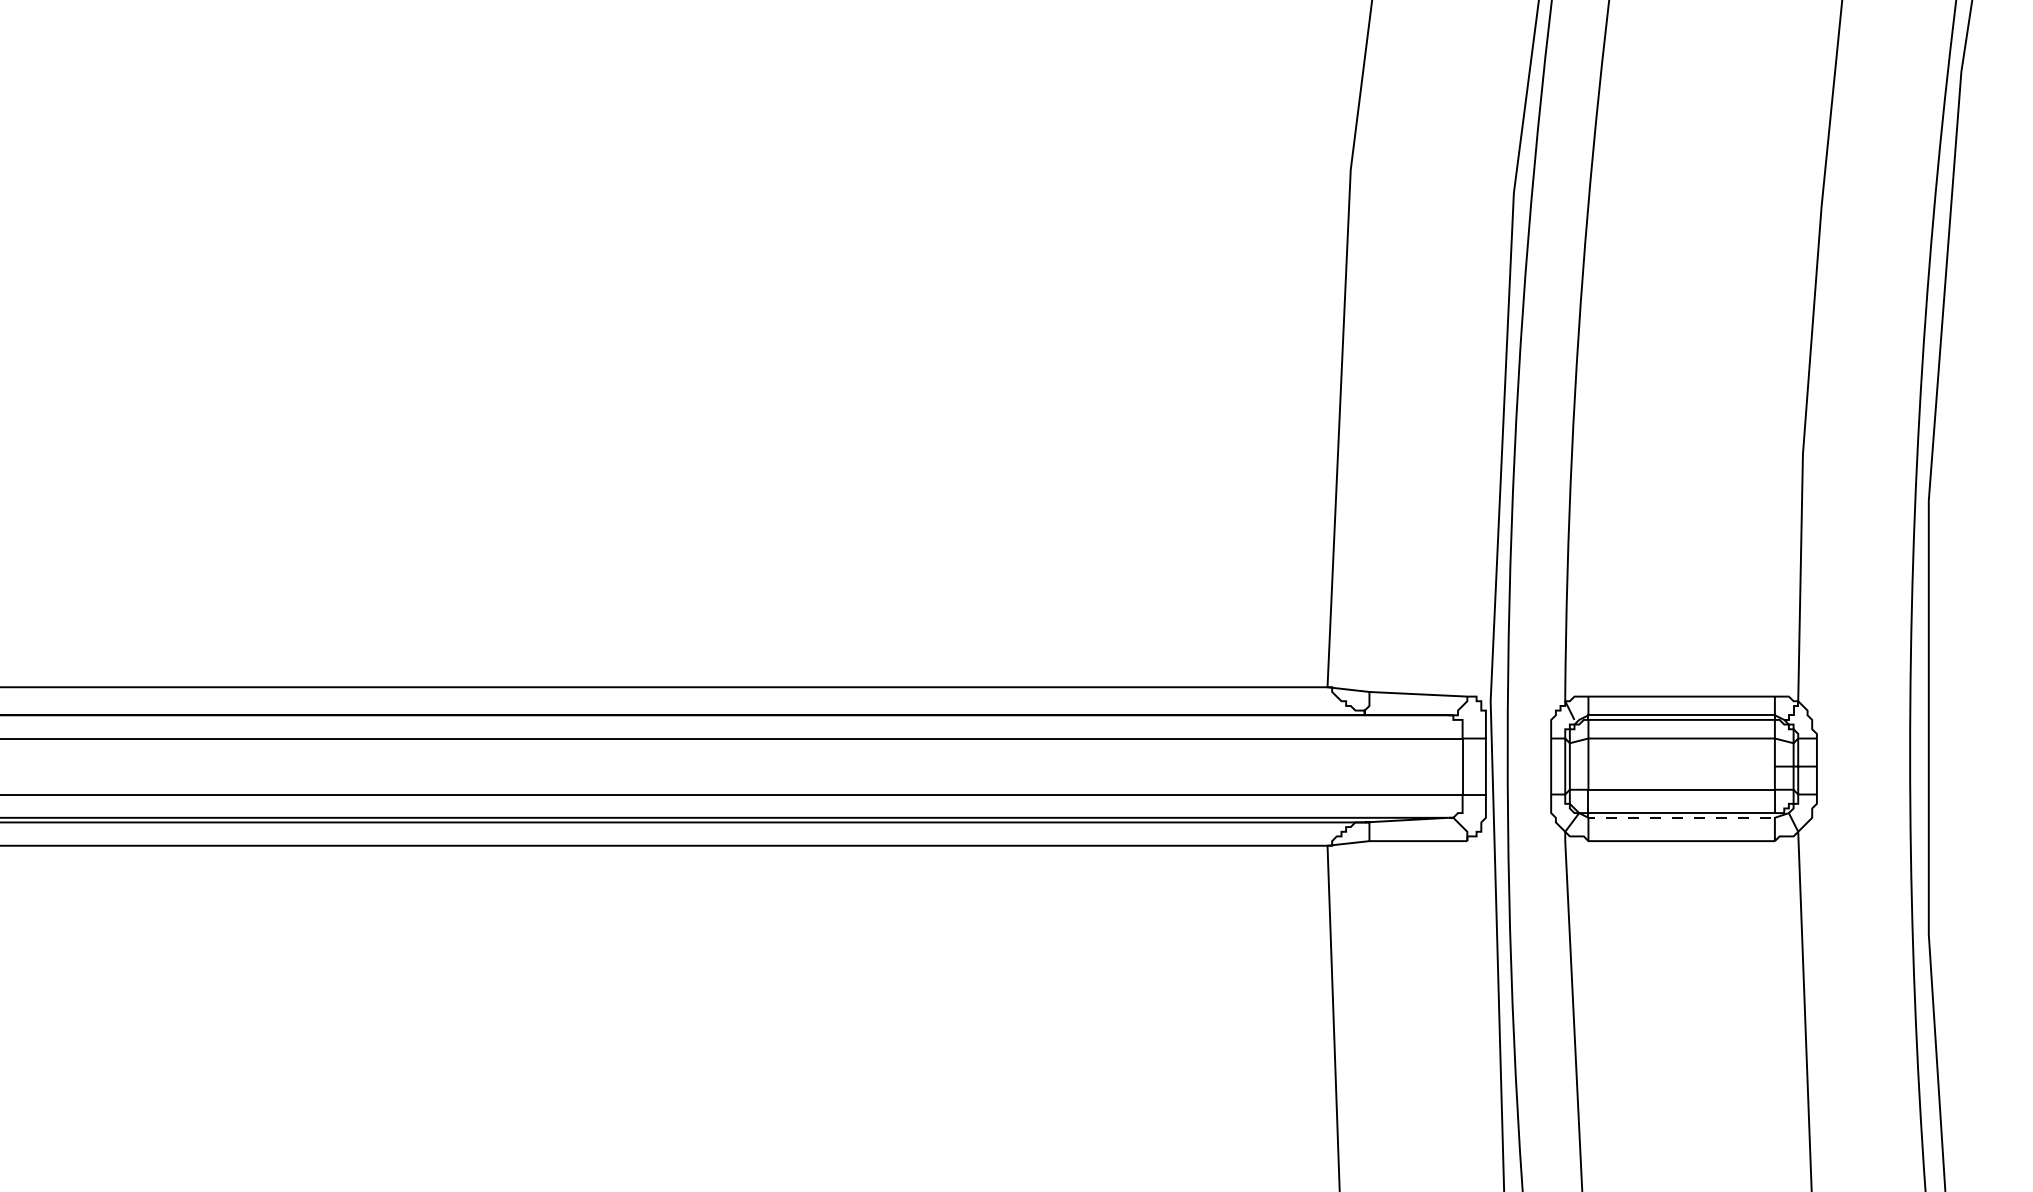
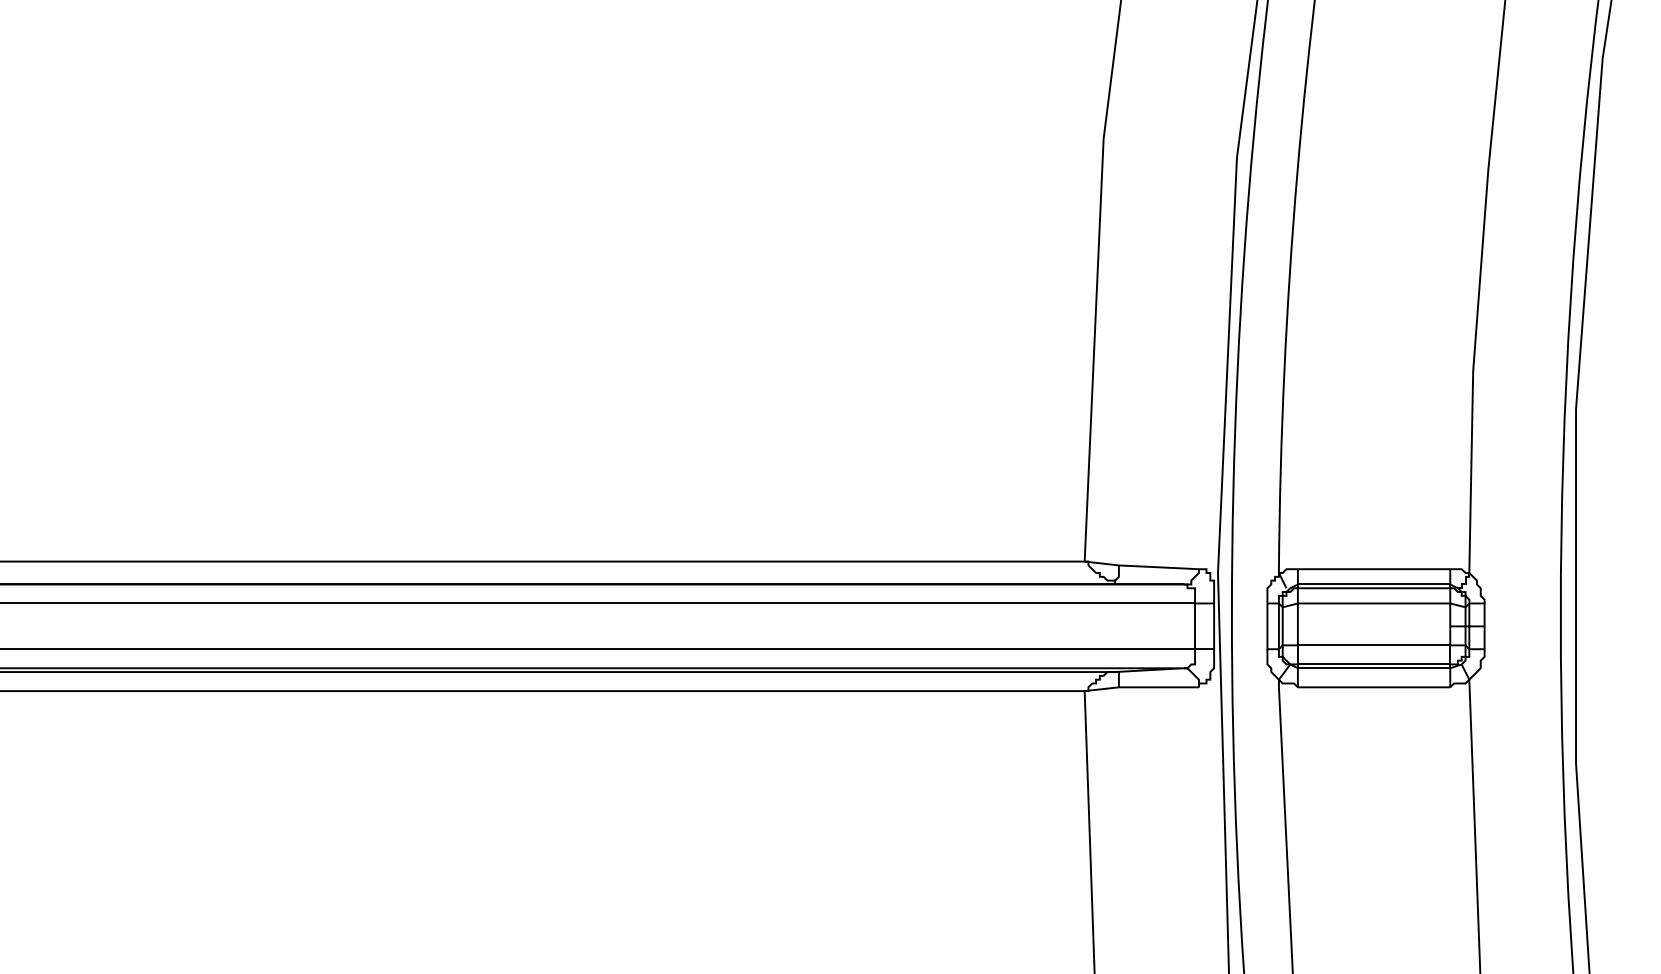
line: (1682, 817) -> (1374, 668), dashed -> solid

